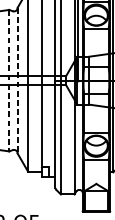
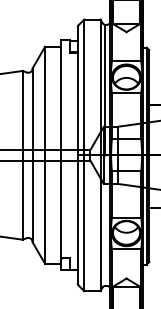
line: (9, 80) -> (22, 155), dashed -> solid
line: (17, 80) -> (32, 155), dashed -> solid

